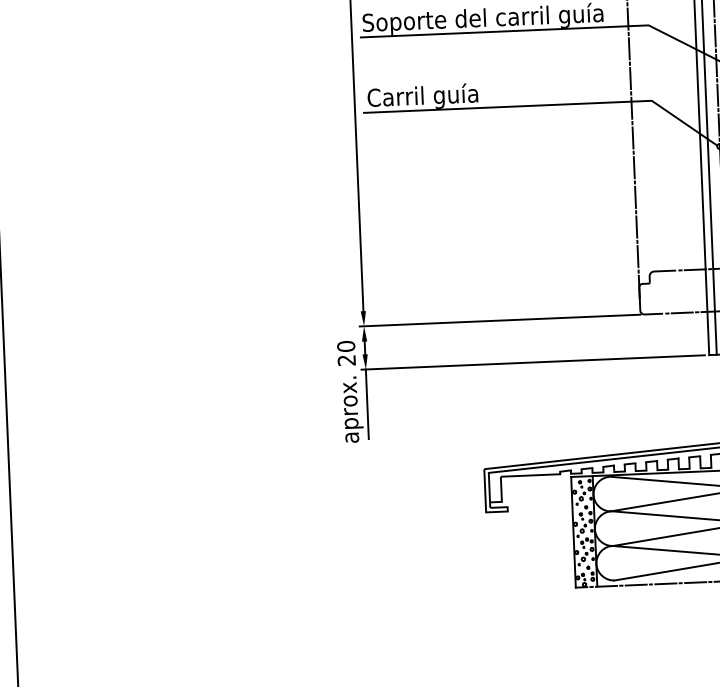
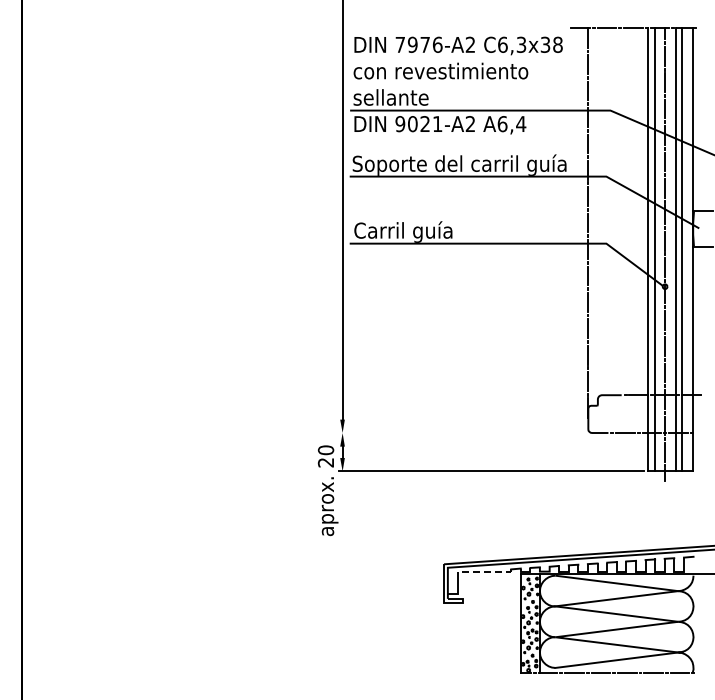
line: (500, 321) -> (463, 433), removed
line: (367, 404) -> (342, 502), removed
line: (532, 475) -> (486, 571), solid -> dashed

